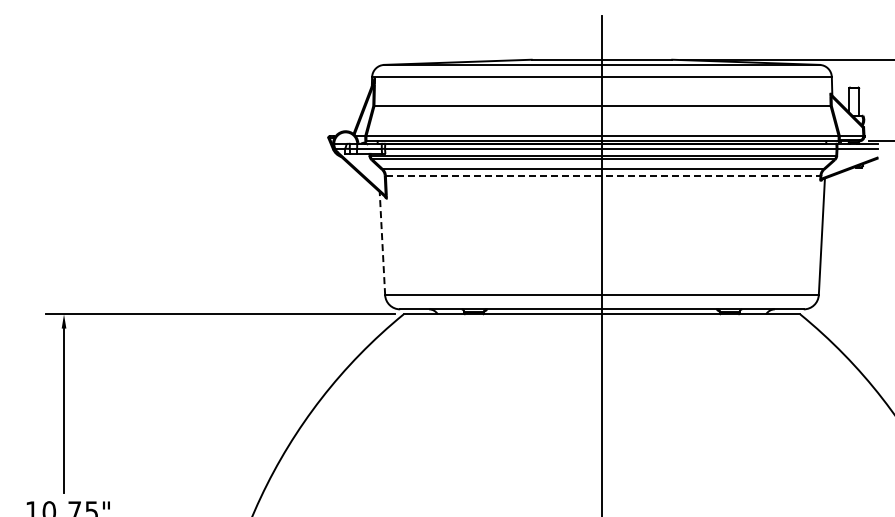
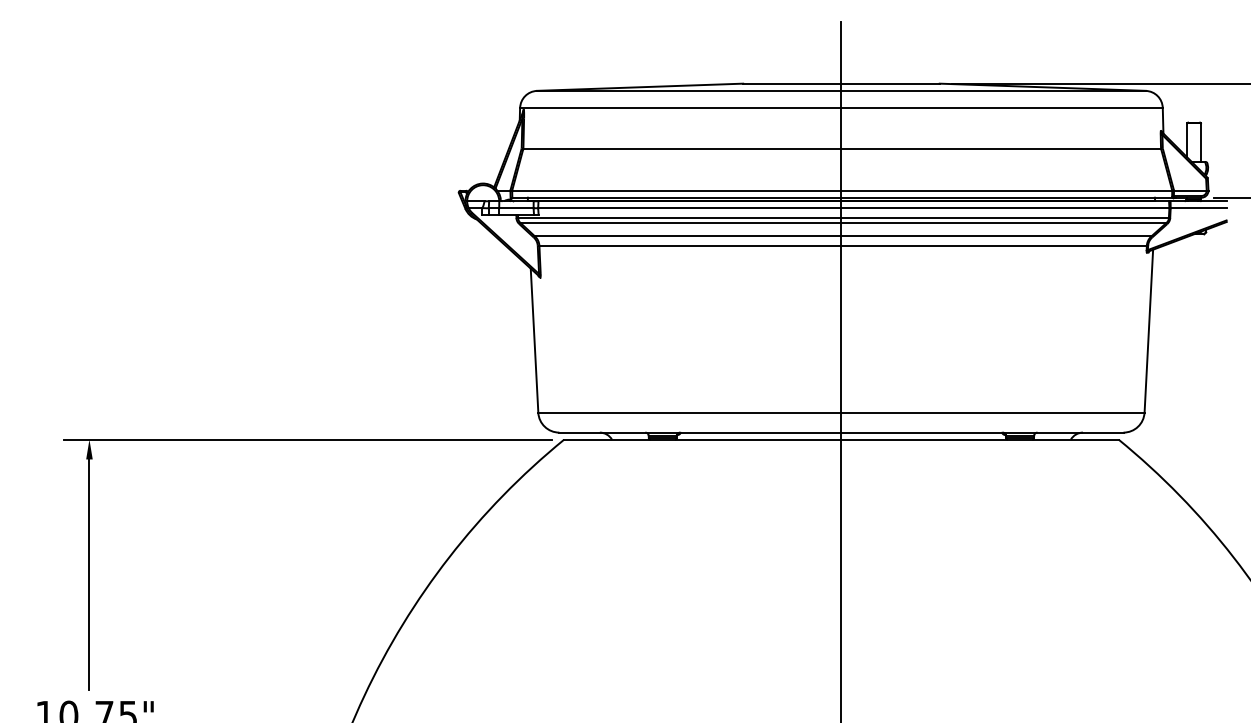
line: (603, 175) -> (843, 245), dashed -> solid
line: (382, 243) -> (534, 340), dashed -> solid

